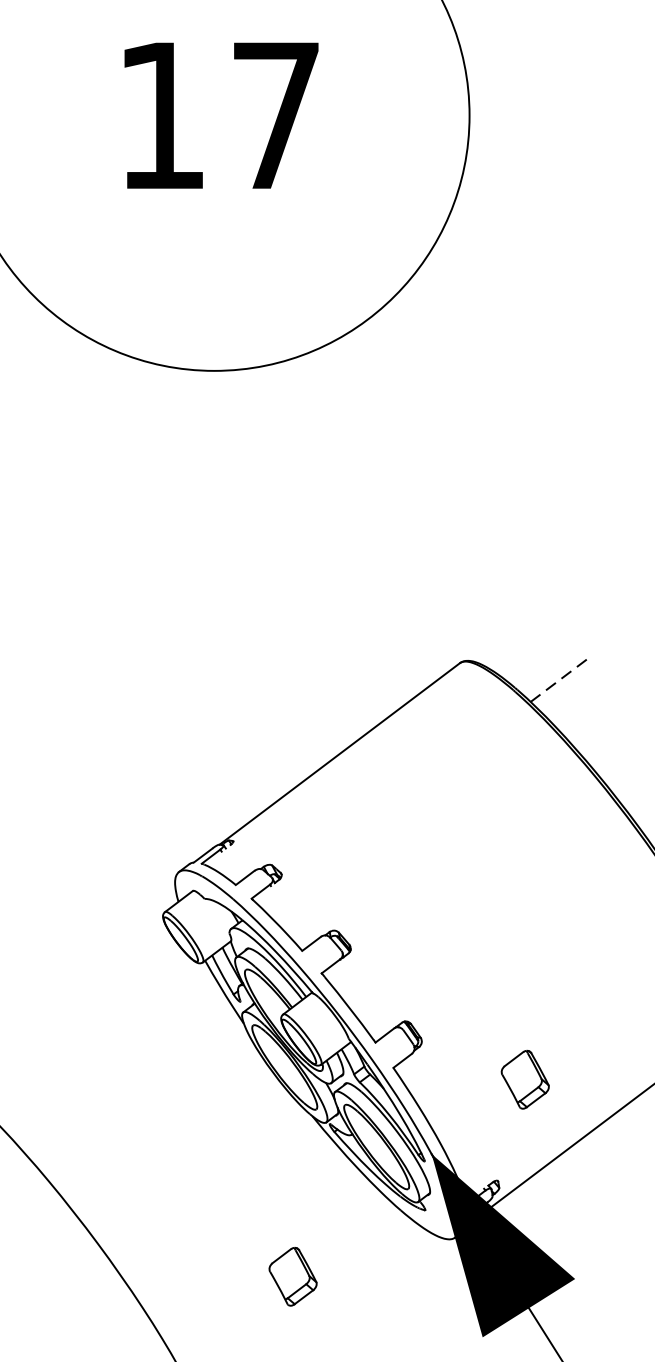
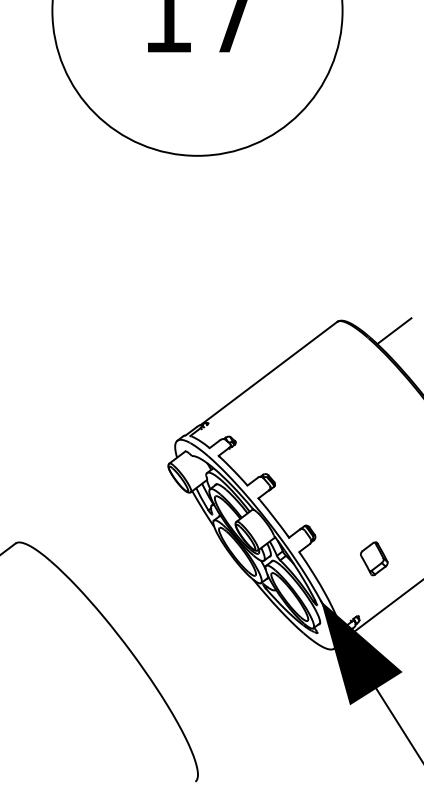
line: (560, 678) -> (394, 330), dashed -> solid
part: (293, 1276) -> (242, 670), removed

